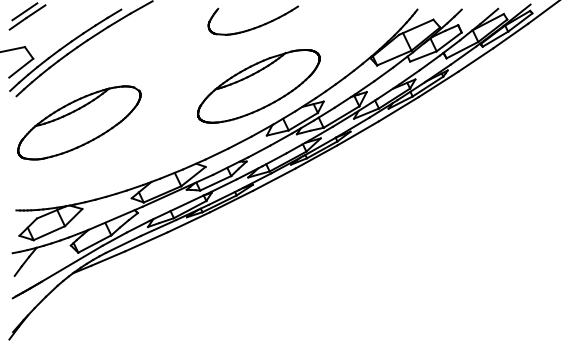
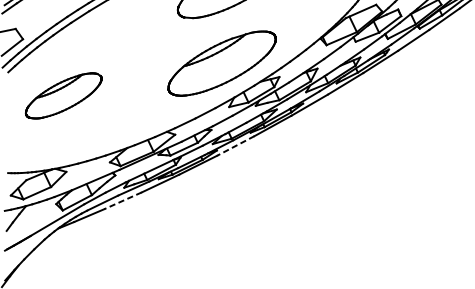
part: (79, 122) -> (63, 95), size x0.7
line: (273, 179) -> (235, 145), solid -> dashed
line: (146, 241) -> (122, 200), solid -> dashed

